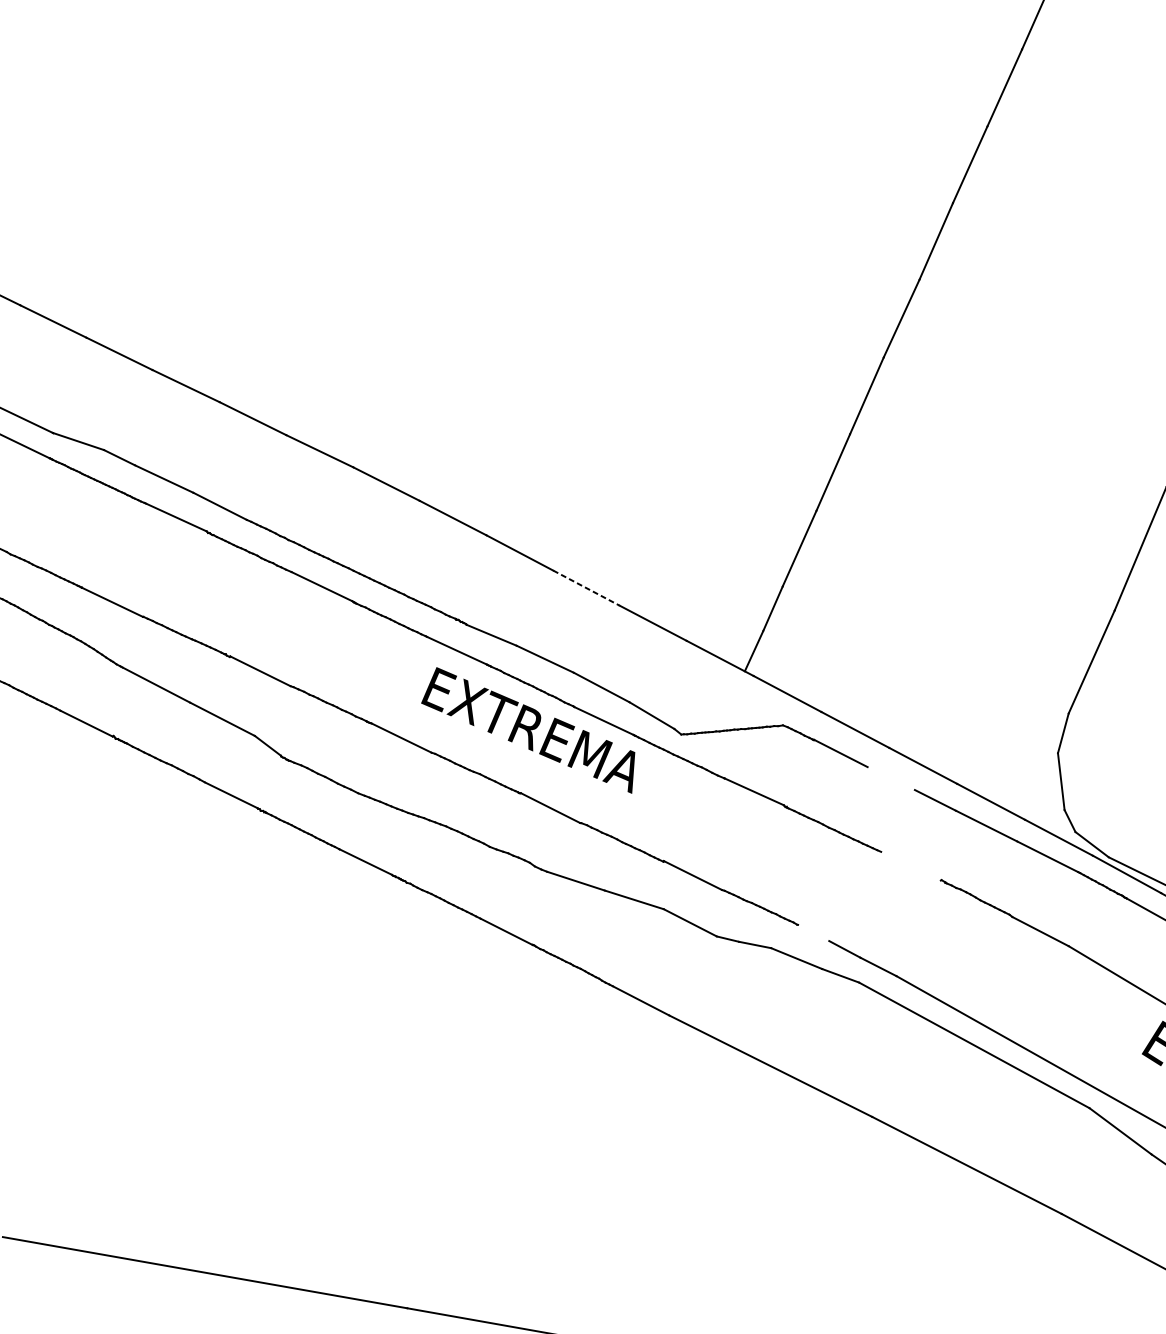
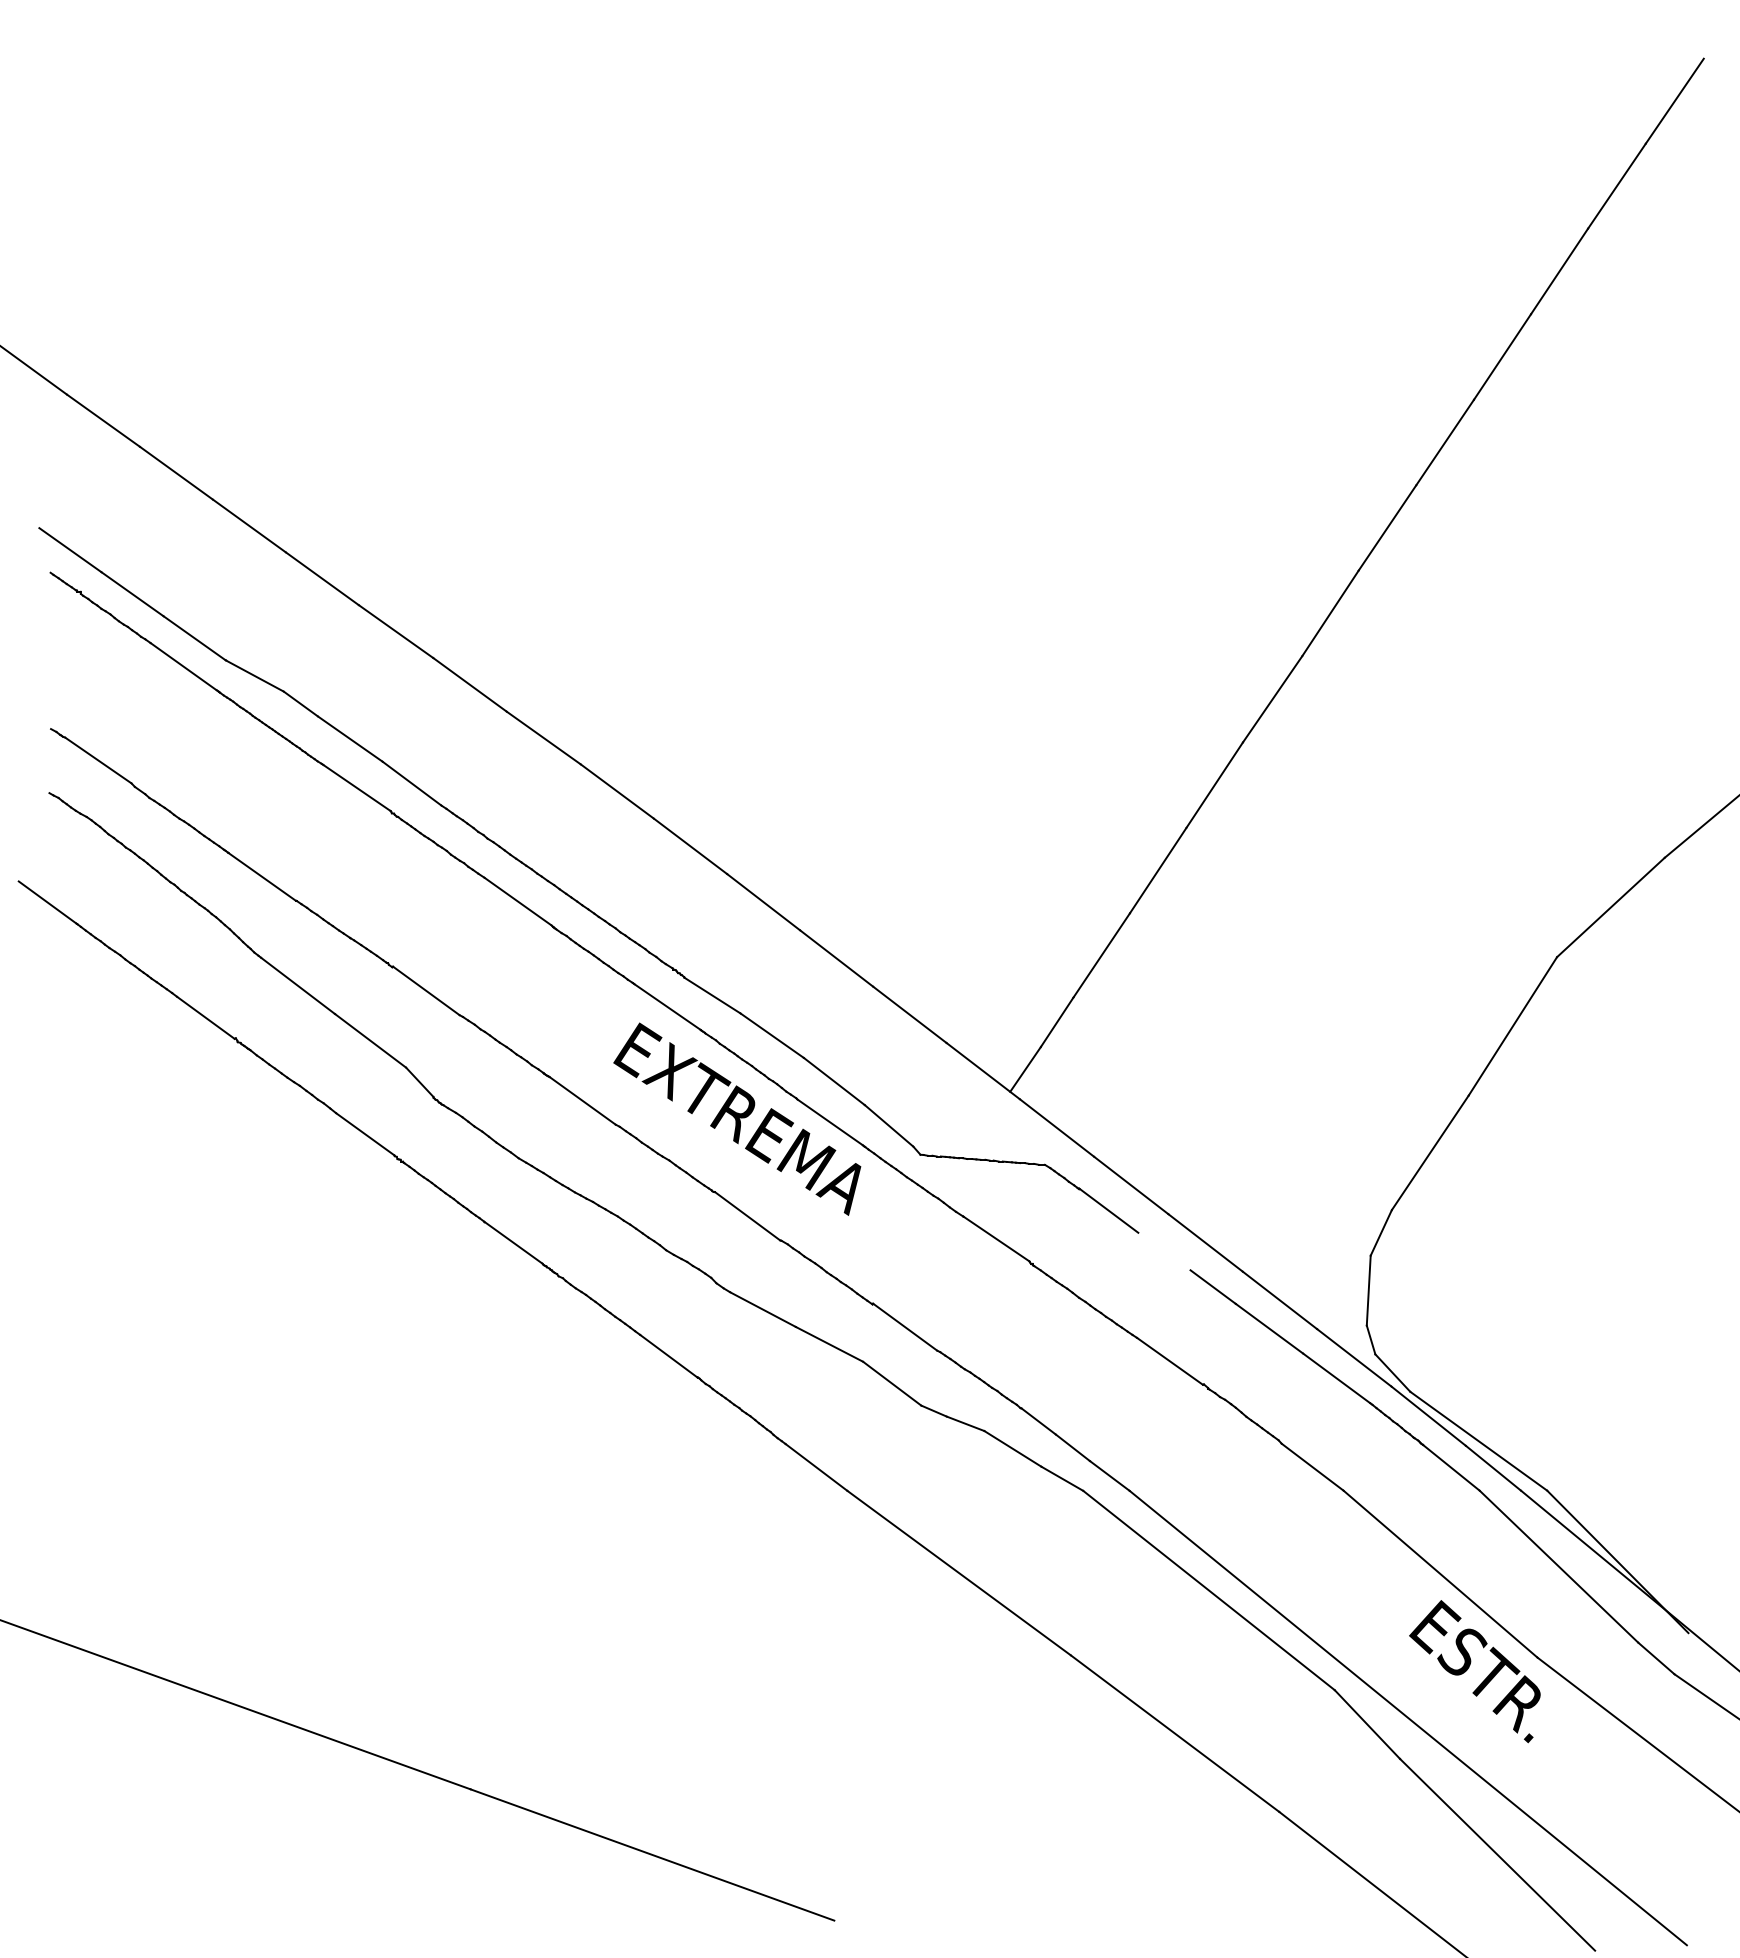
line: (587, 588) -> (837, 958), dashed -> solid
line: (910, 865) -> (1169, 1360), added
line: (813, 932) -> (1038, 1421), added

